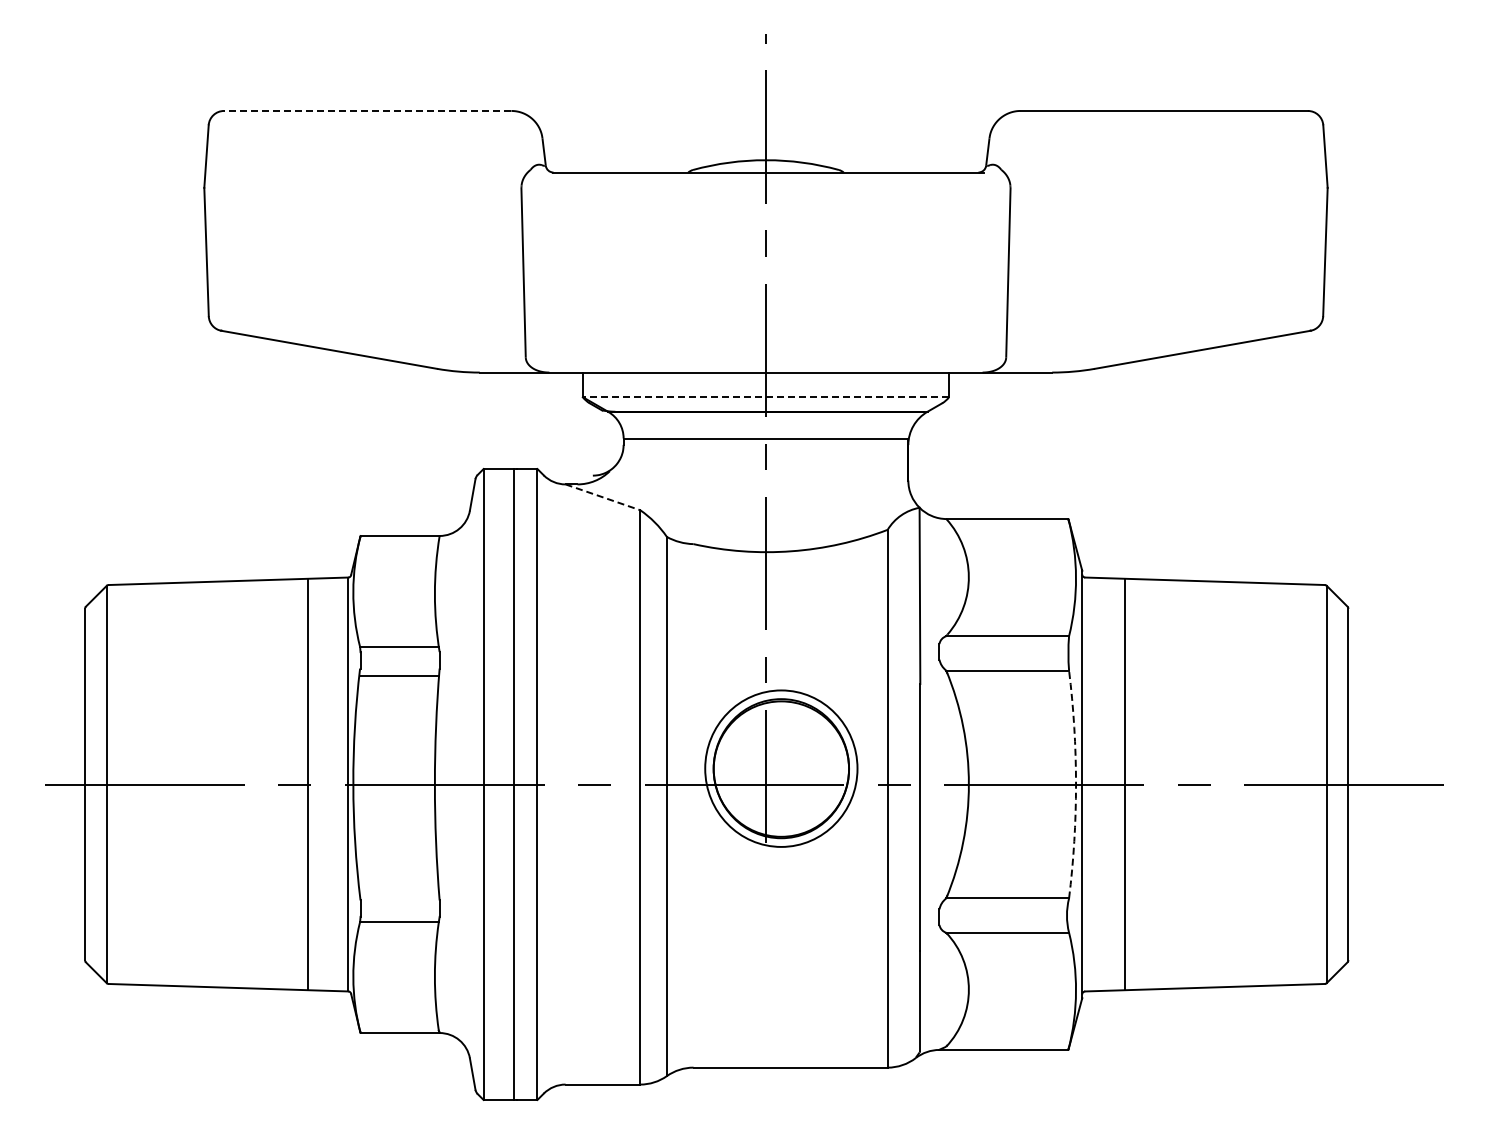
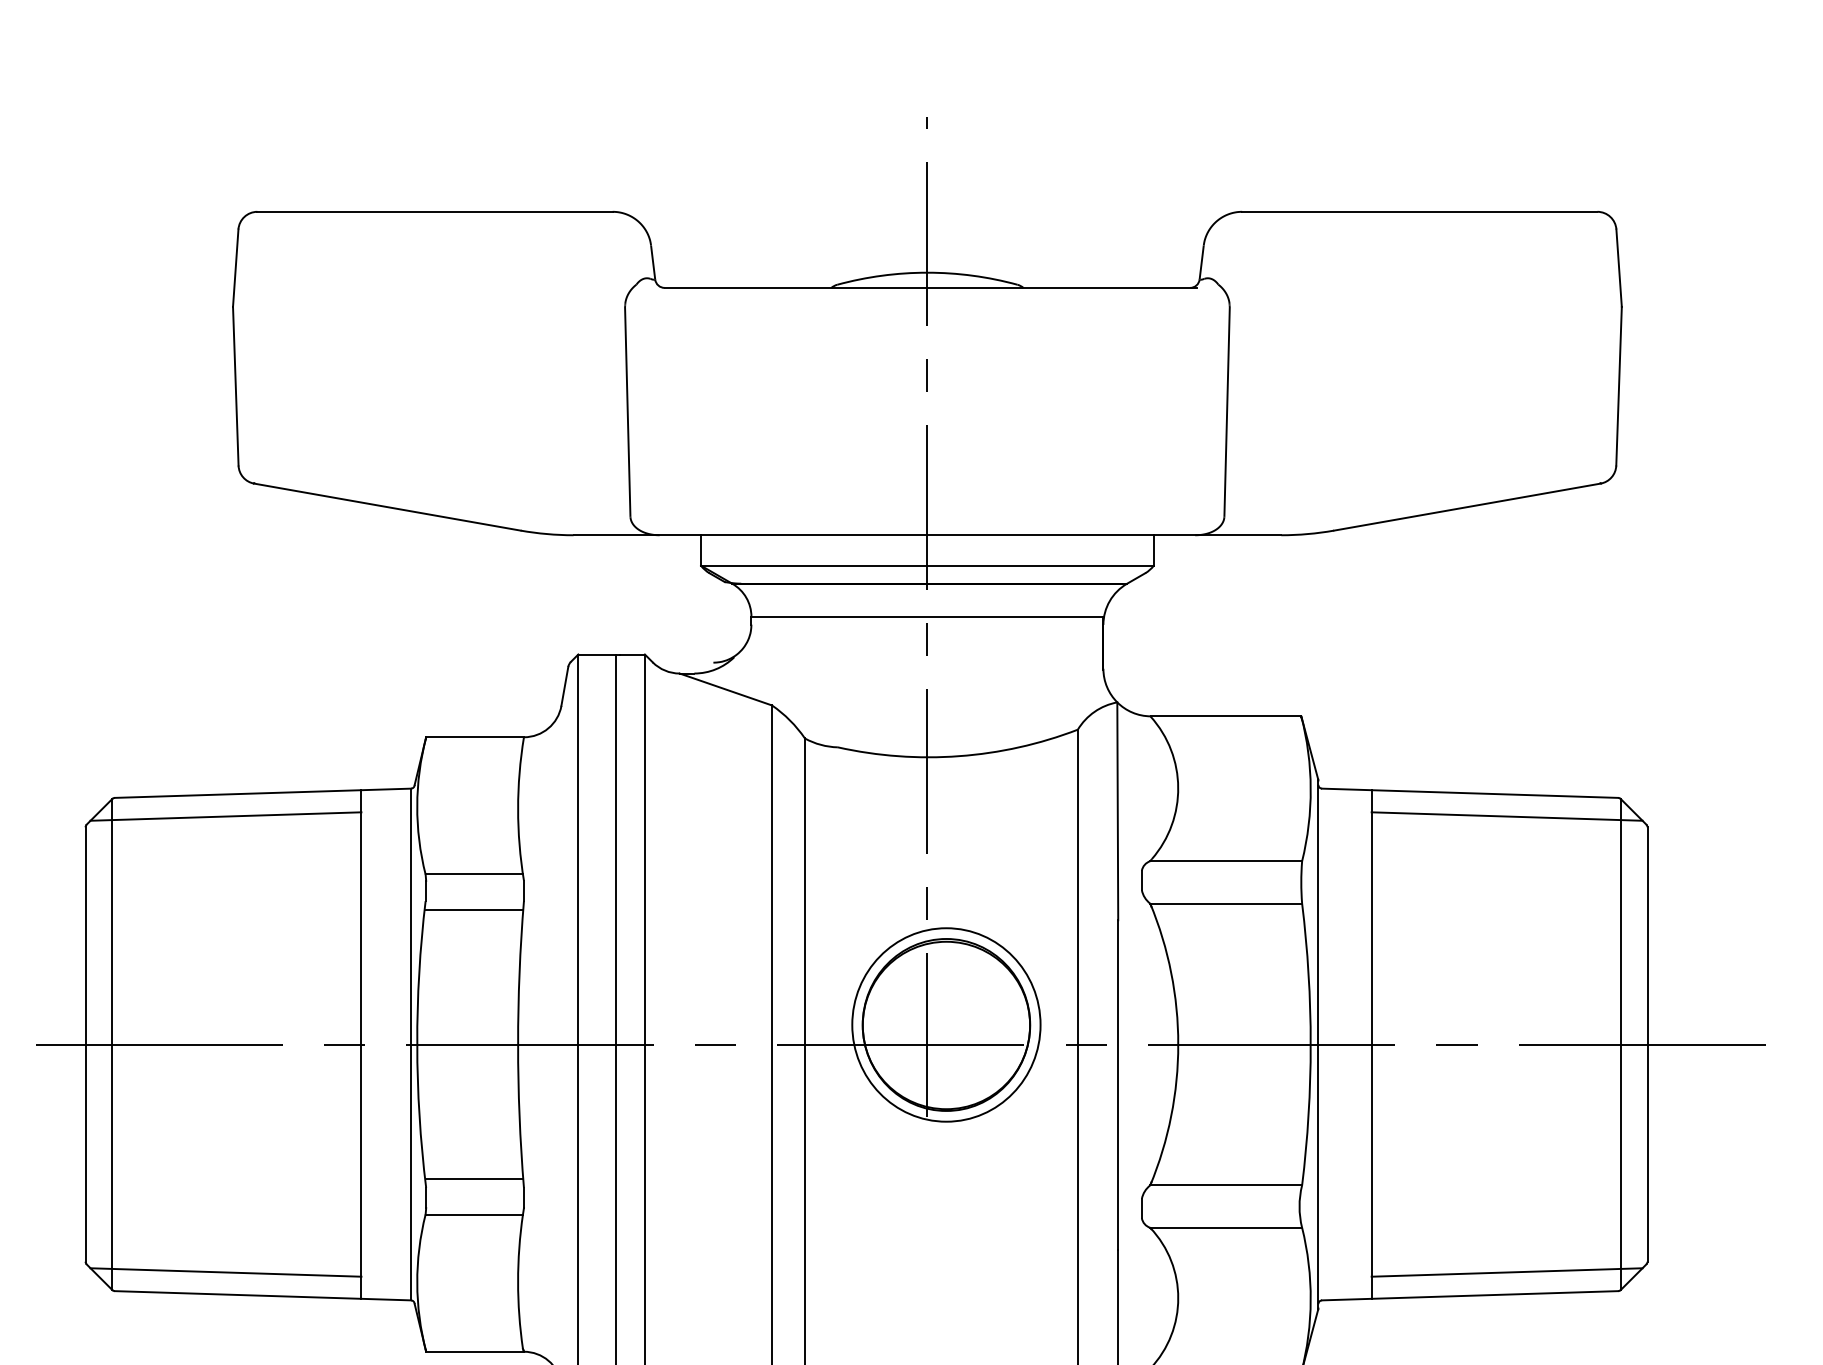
line: (367, 110) -> (434, 211), dashed -> solid
line: (765, 397) -> (926, 566), dashed -> solid
line: (603, 497) -> (726, 689), dashed -> solid
line: (198, 599) -> (225, 815), added
line: (1234, 599) -> (1506, 815), added
arc: (1076, 784) -> (1311, 1044), dashed -> solid
line: (399, 893) -> (474, 1179), added
line: (198, 968) -> (225, 1271), added
line: (1234, 968) -> (1506, 1271), added

